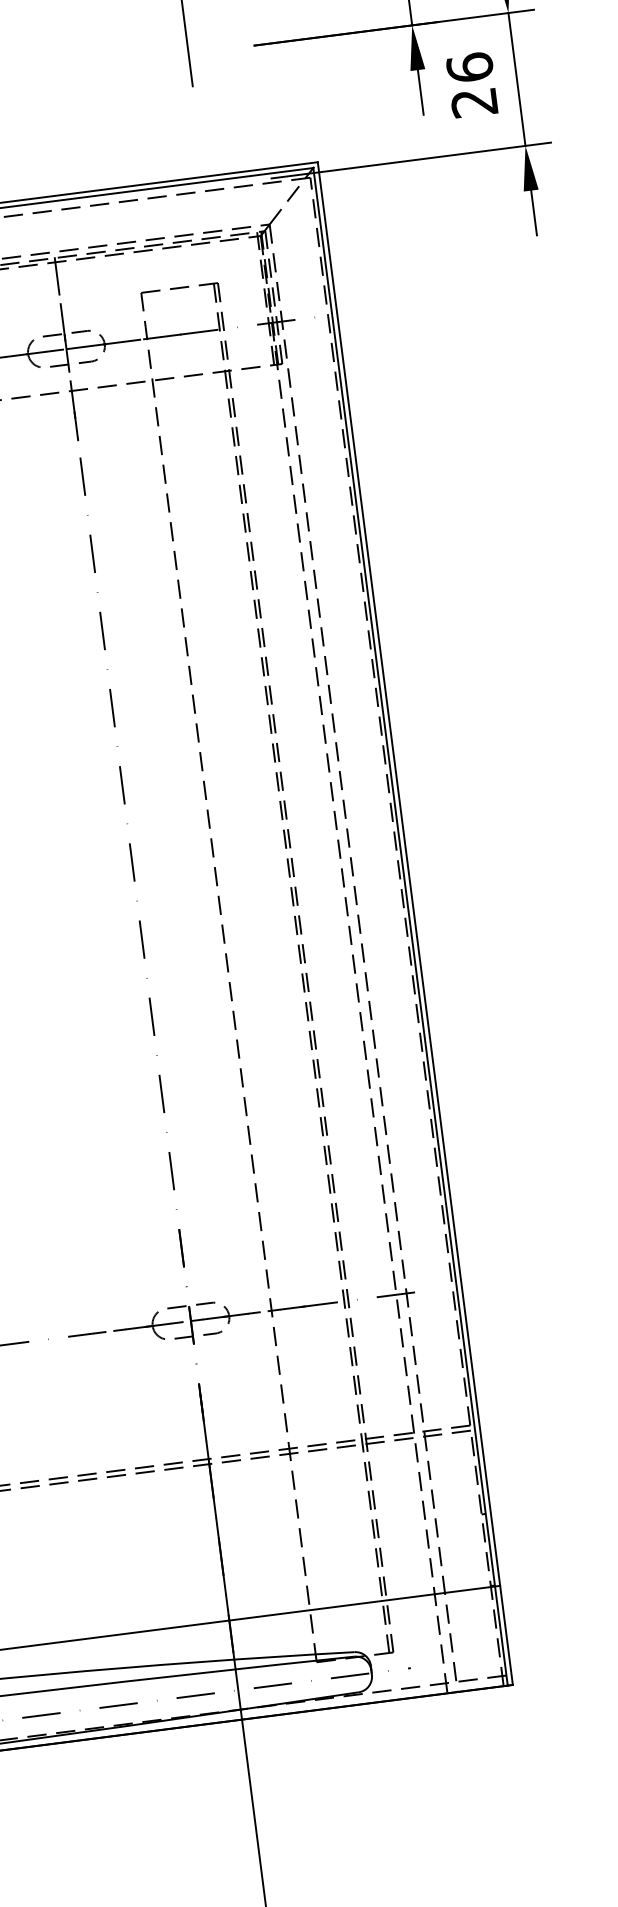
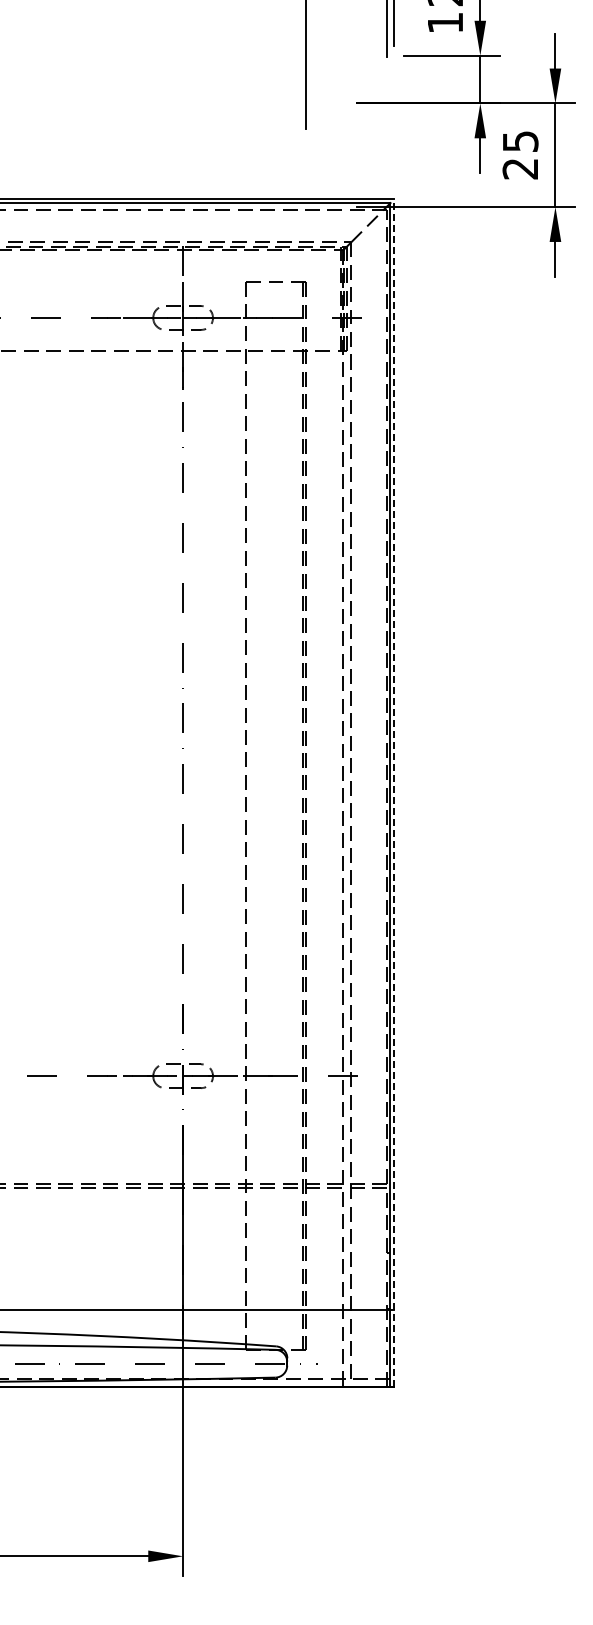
text: (469, 67) -> (520, 141), 26 -> 25
line: (415, 924) -> (394, 793), solid -> dashed

